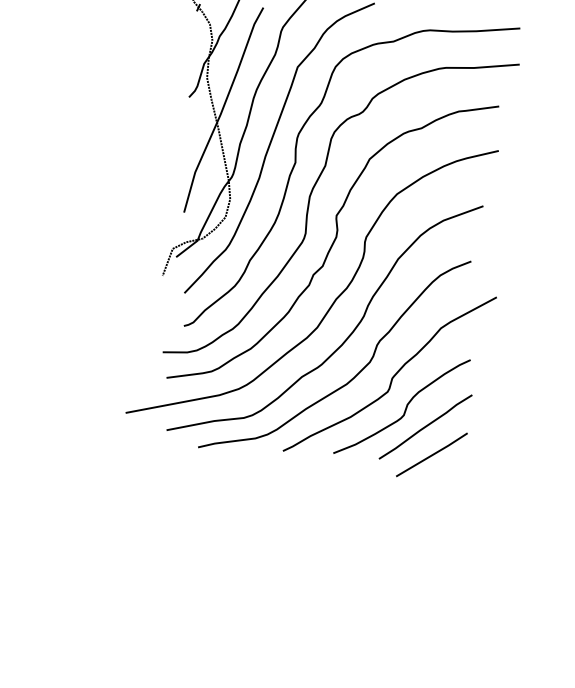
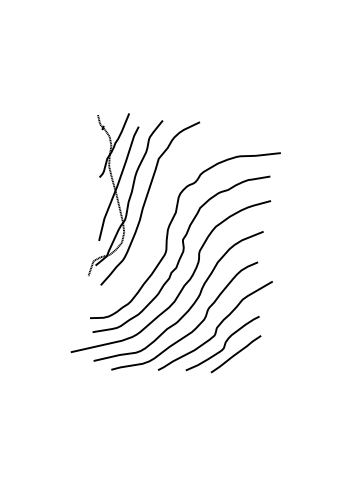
part: (297, 163) -> (160, 211), removed
line: (430, 454) -> (239, 369), removed

